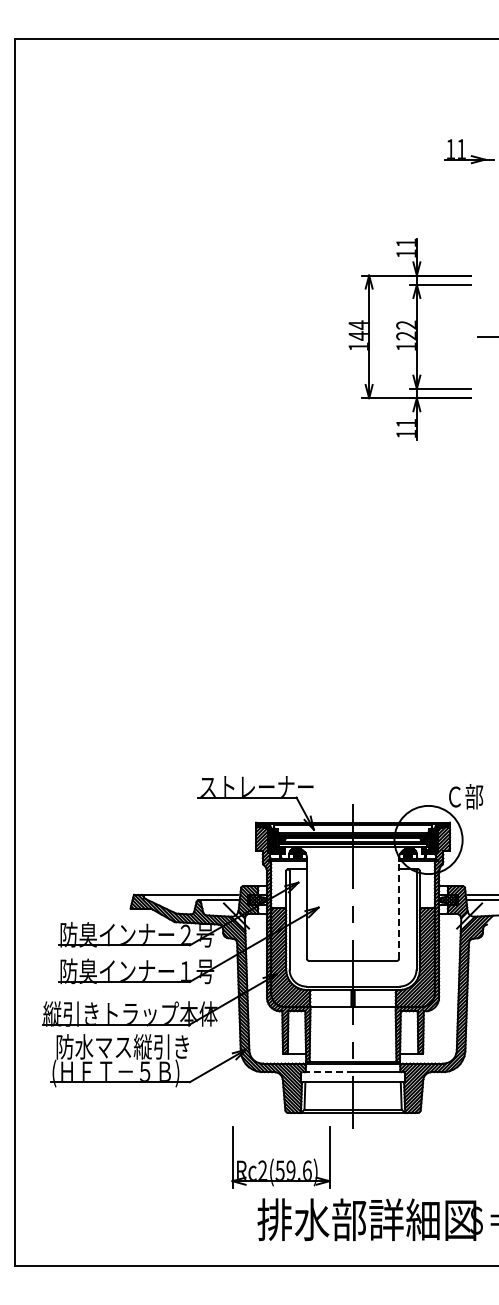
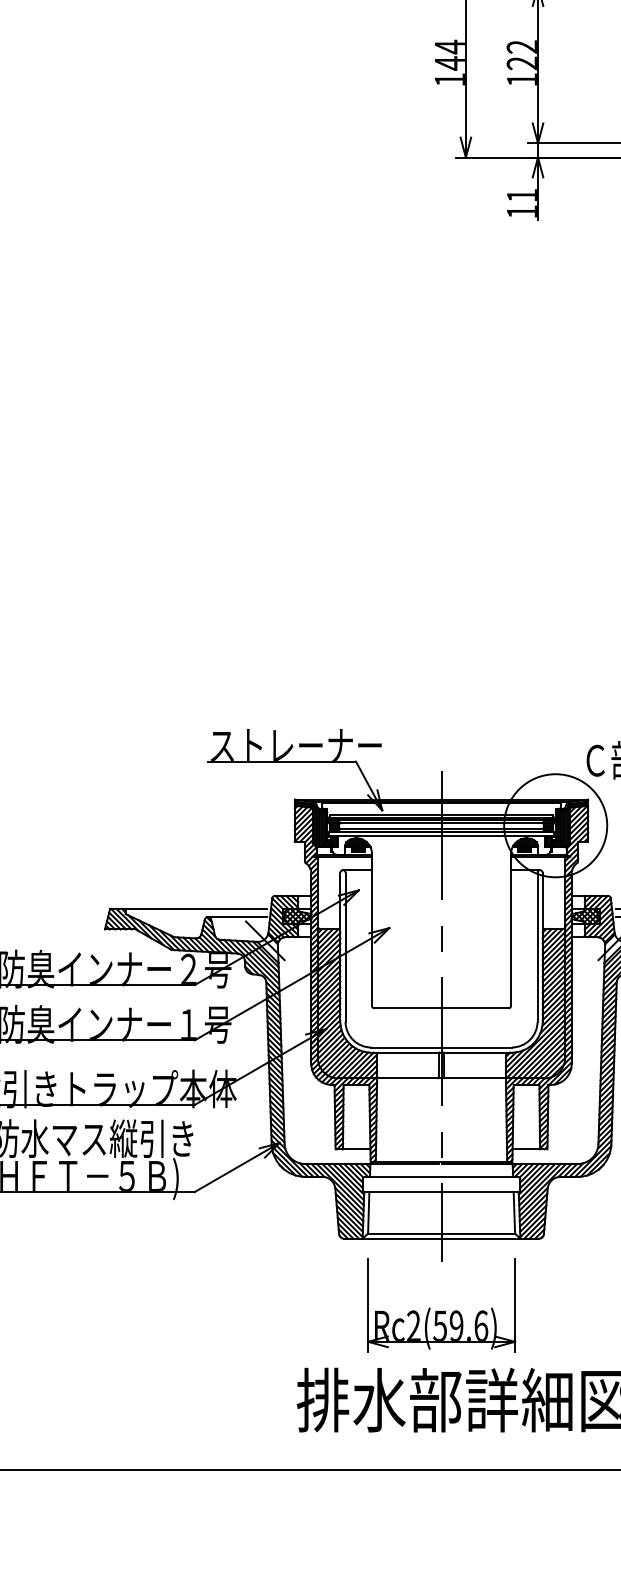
line: (399, 908) -> (511, 929), dashed -> solid
line: (328, 1072) -> (404, 1177), dashed -> solid
part: (280, 1157) -> (440, 1305), moved

